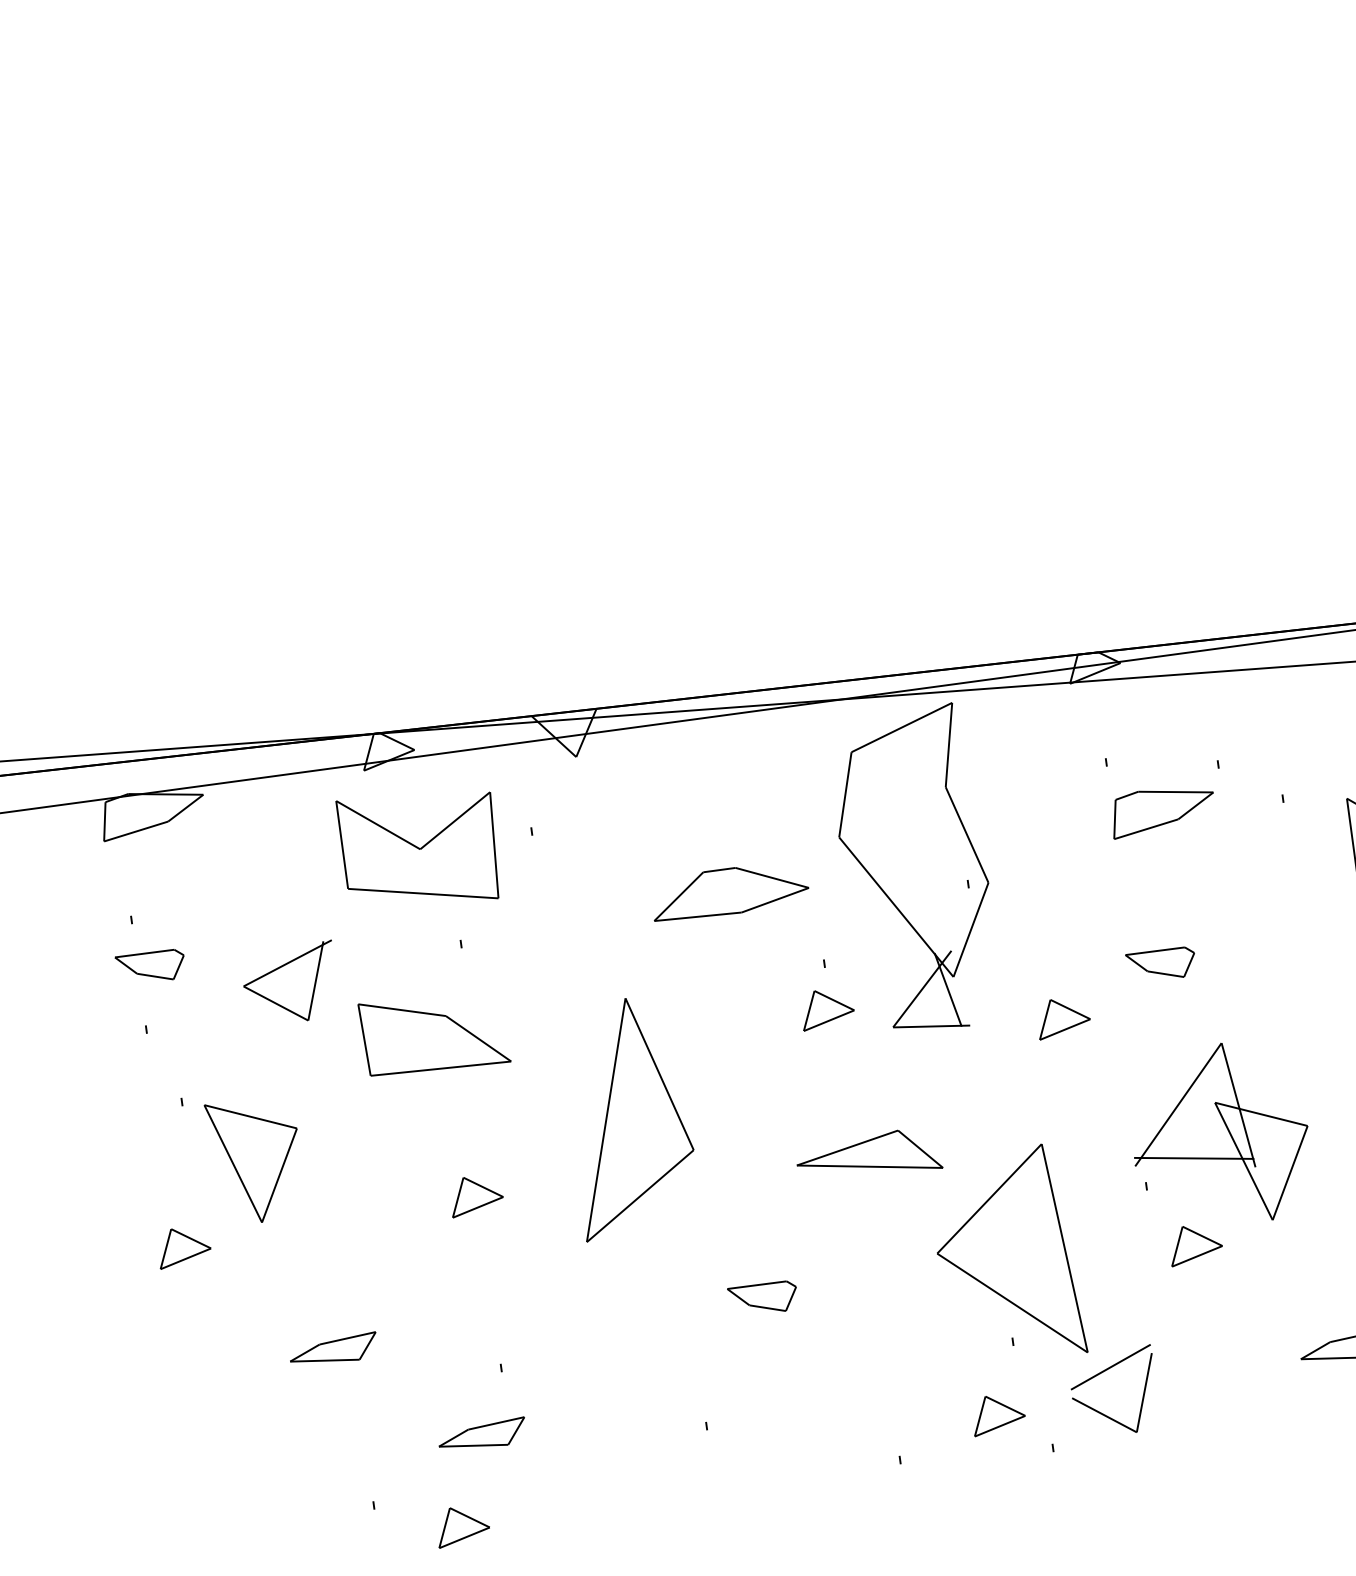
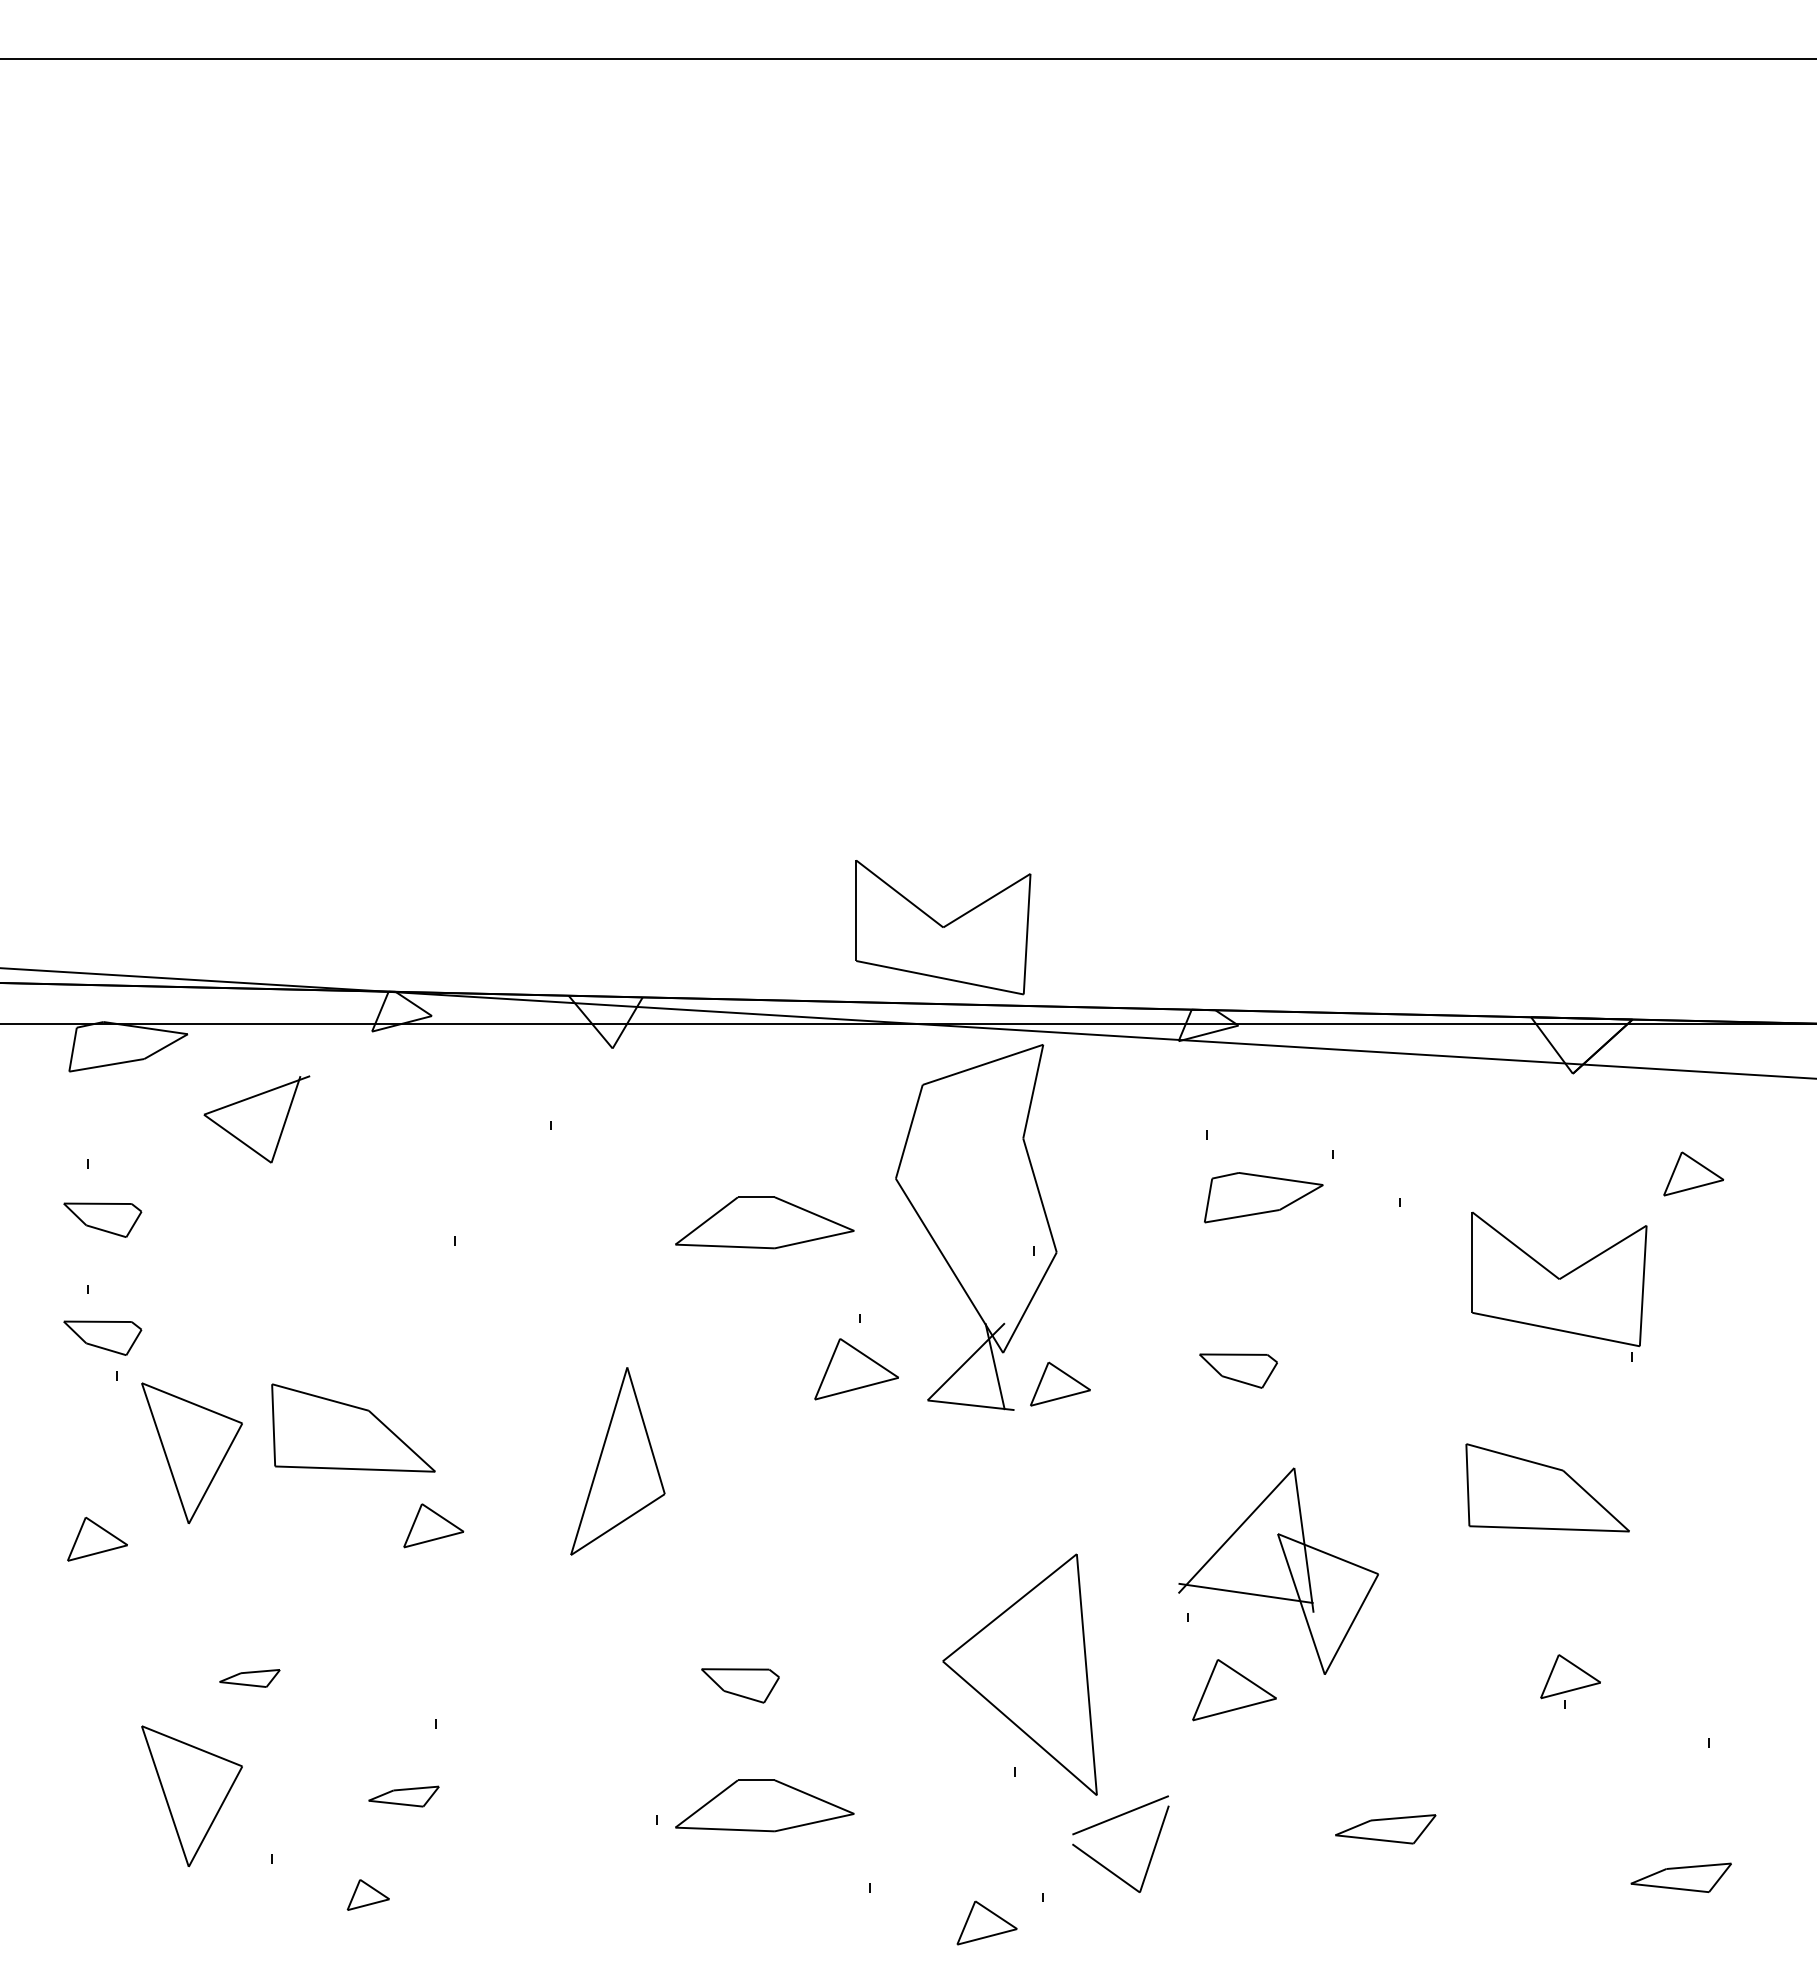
part: (420, 849) -> (943, 927), moved
part: (290, 984) -> (256, 1119), moved
part: (827, 1008) -> (856, 1369), size x1.4
part: (1063, 1016) -> (1060, 1383), moved
part: (434, 1032) -> (353, 1427), moved
part: (164, 1069) -> (102, 1337), added
part: (629, 1117) -> (617, 1461), size x0.7
part: (868, 1156) -> (880, 1541), removed
part: (1195, 1243) -> (1234, 1689), size x1.4
part: (333, 1350) -> (249, 1678), size x0.6
part: (798, 1400) -> (764, 1805), added
part: (997, 1413) -> (986, 1922), moved
part: (481, 1435) -> (403, 1796), size x0.7
part: (296, 1460) -> (191, 1796), added
part: (462, 1525) -> (368, 1894), size x0.7

